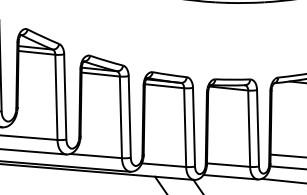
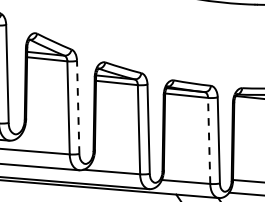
line: (65, 96) -> (78, 106), solid -> dashed
line: (185, 127) -> (209, 140), solid -> dashed

